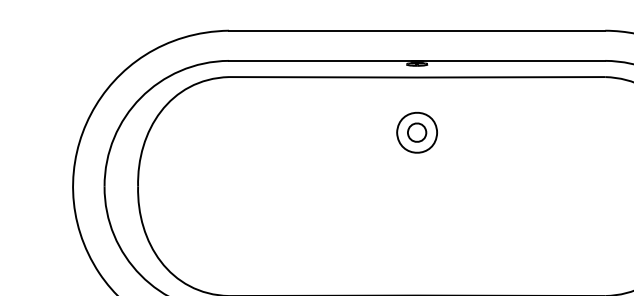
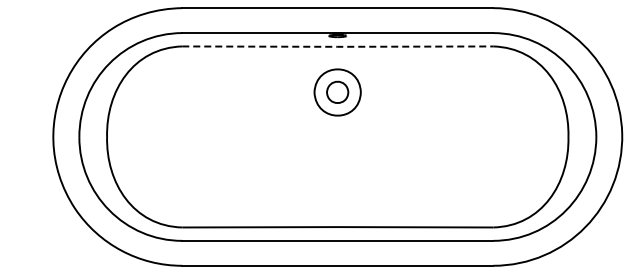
line: (416, 77) -> (337, 46), solid -> dashed
part: (416, 132) -> (337, 92), size x1.4

